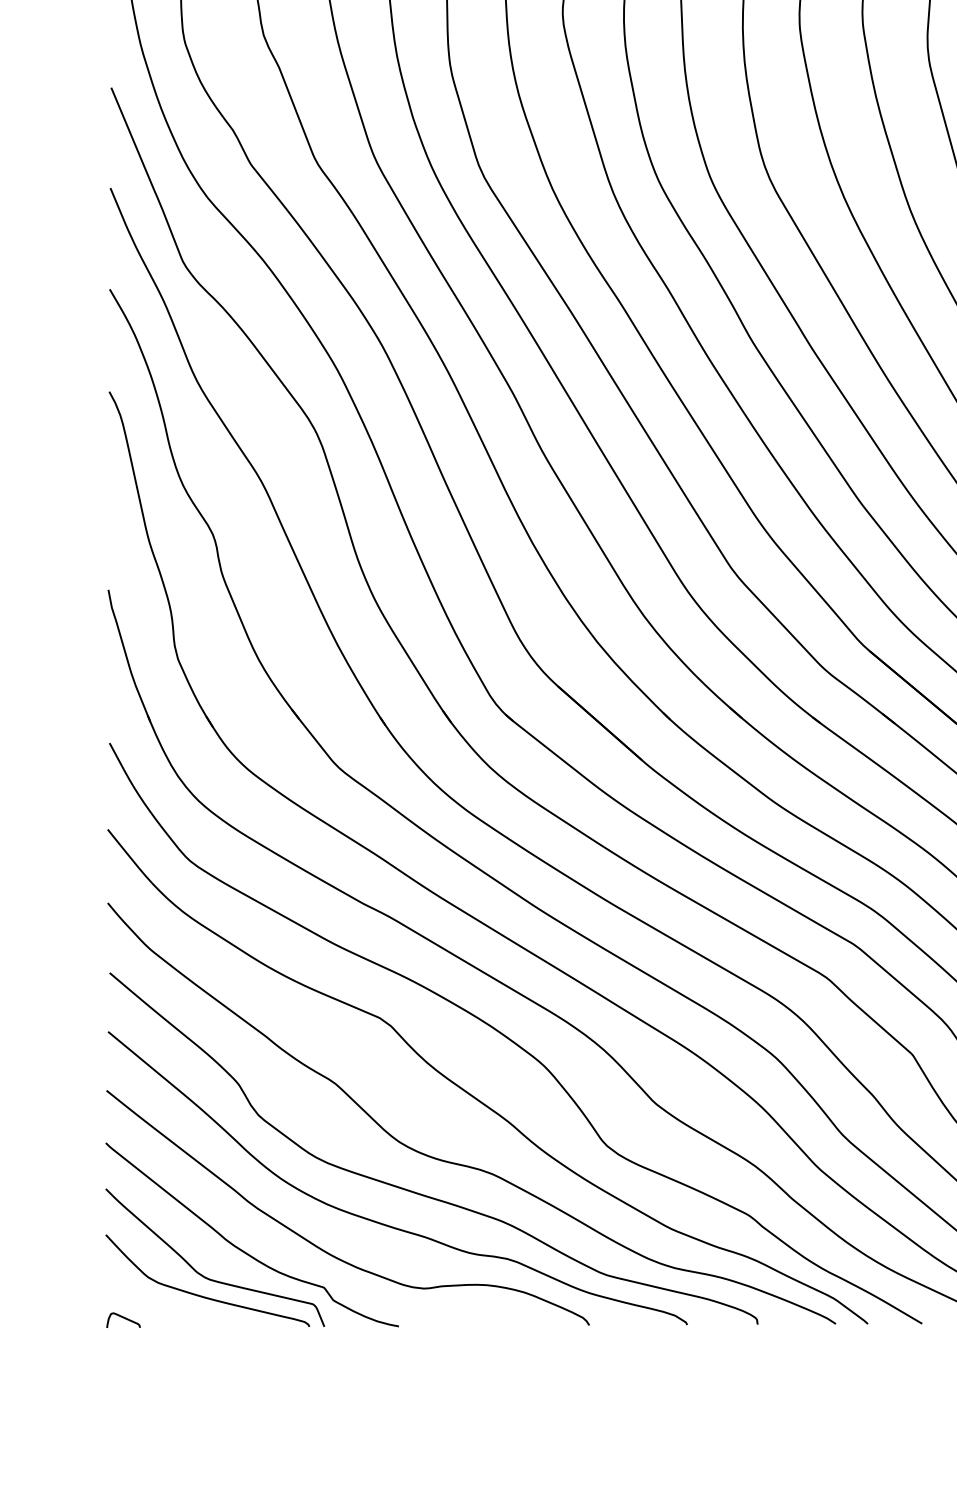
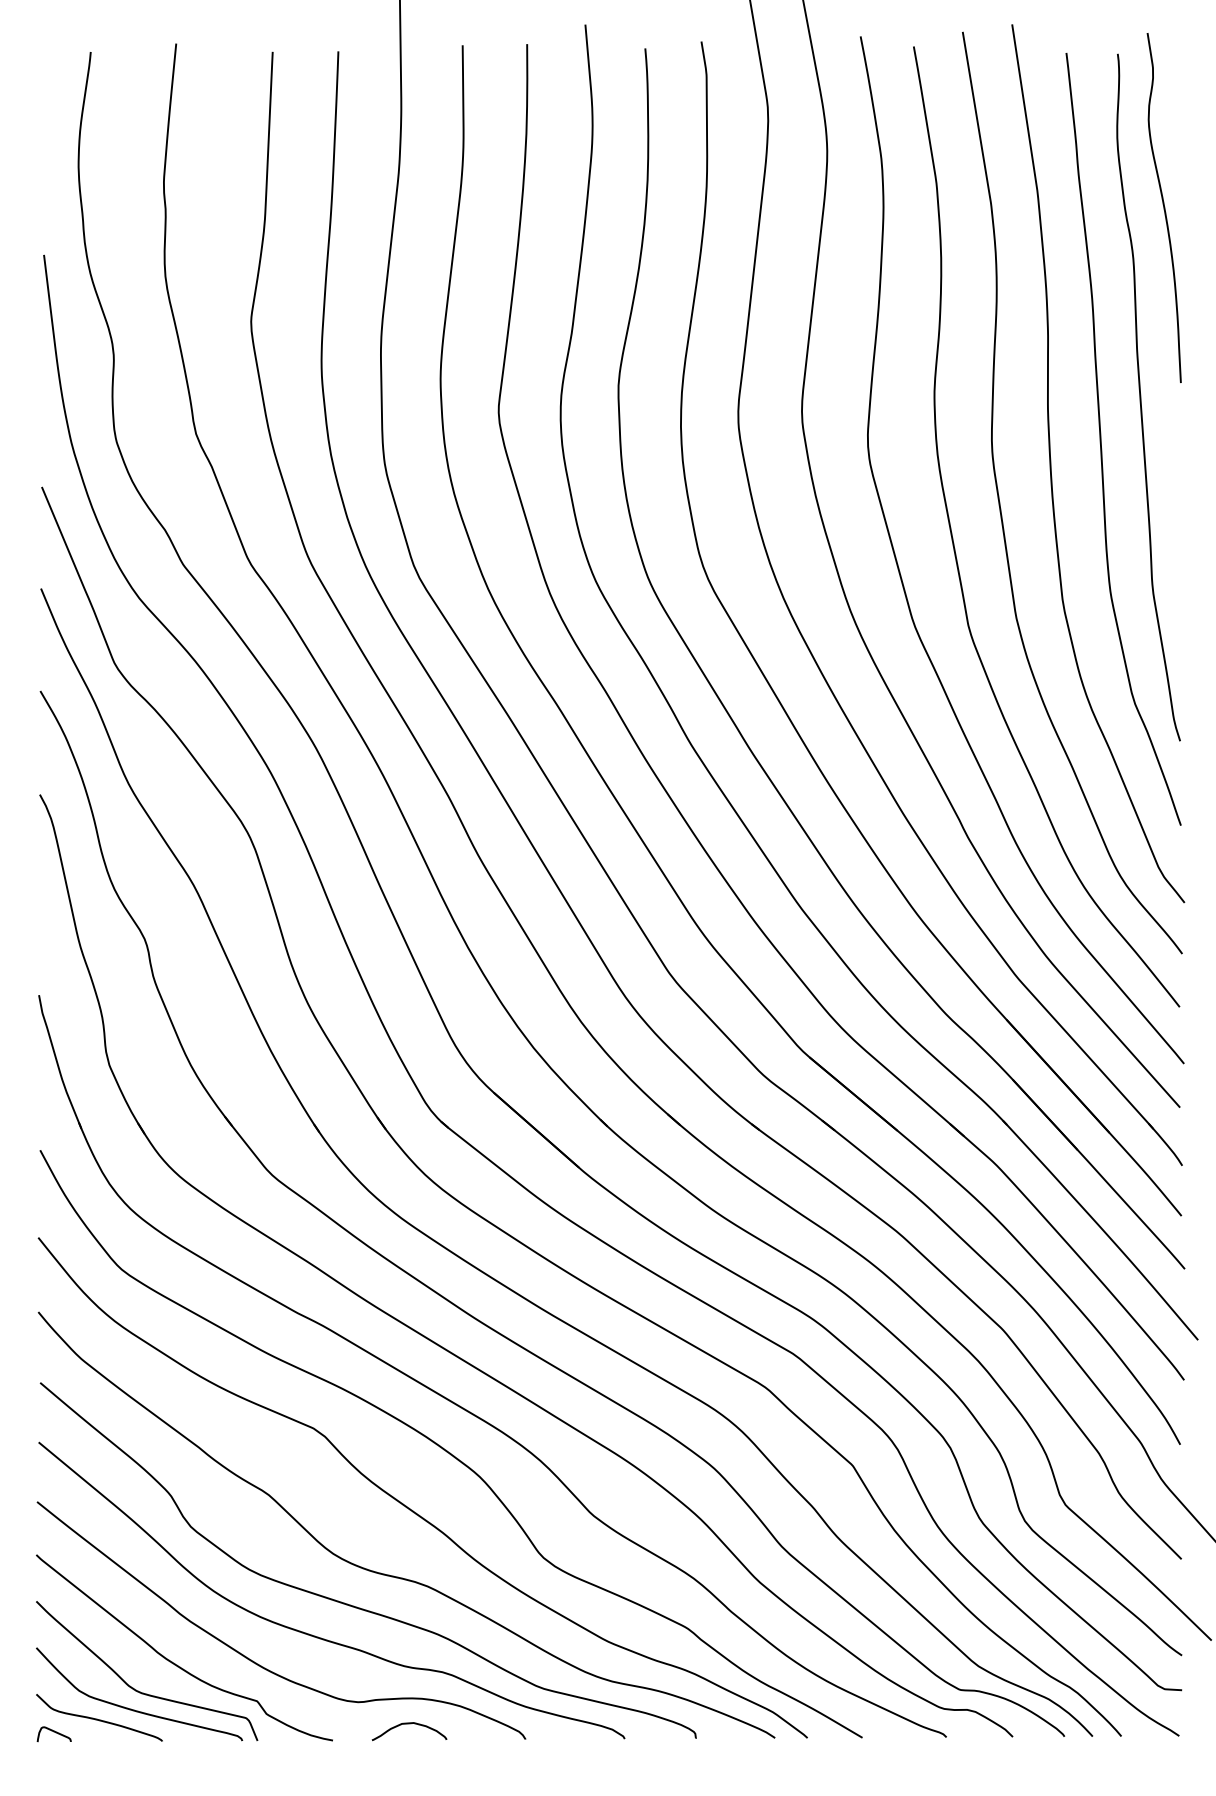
curve: (168, 1305) -> (99, 1719), added
curve: (474, 1310) -> (409, 1724), added

